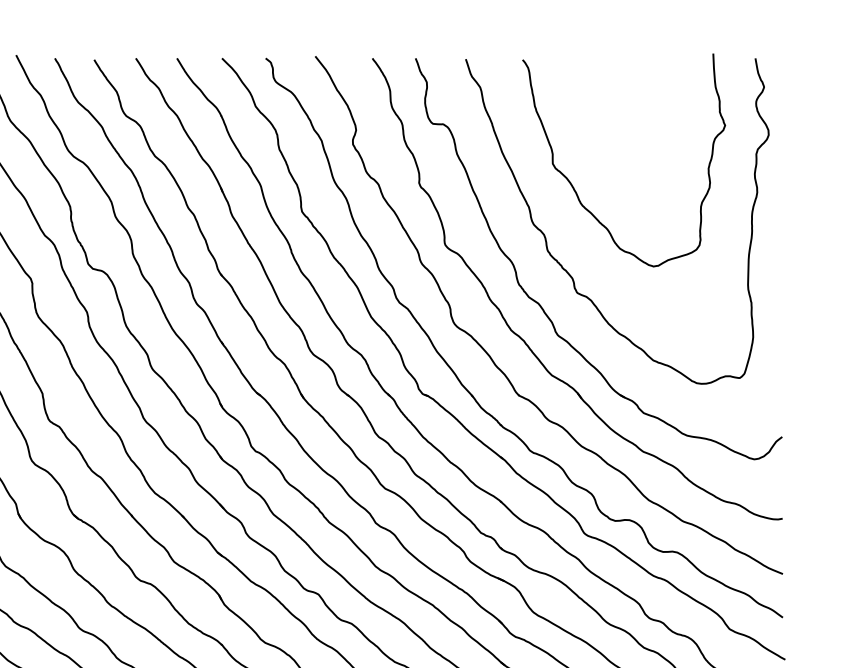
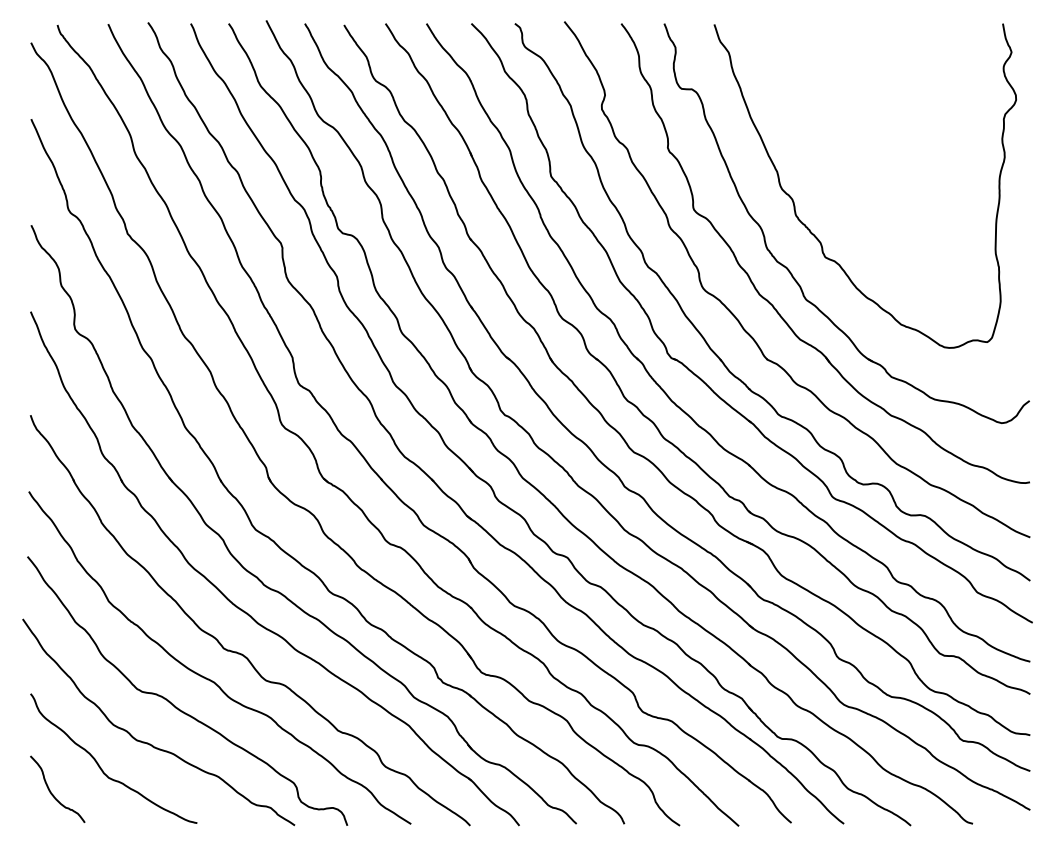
curve: (573, 185) -> (821, 150), removed

